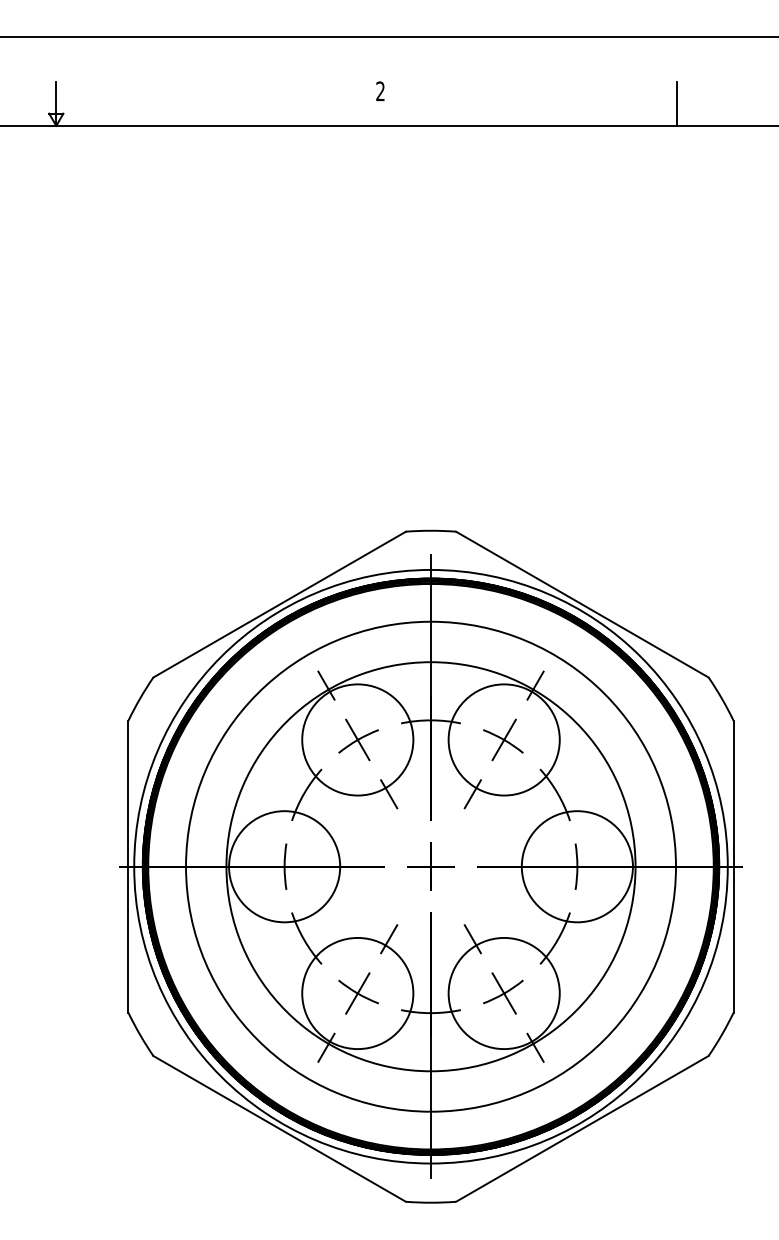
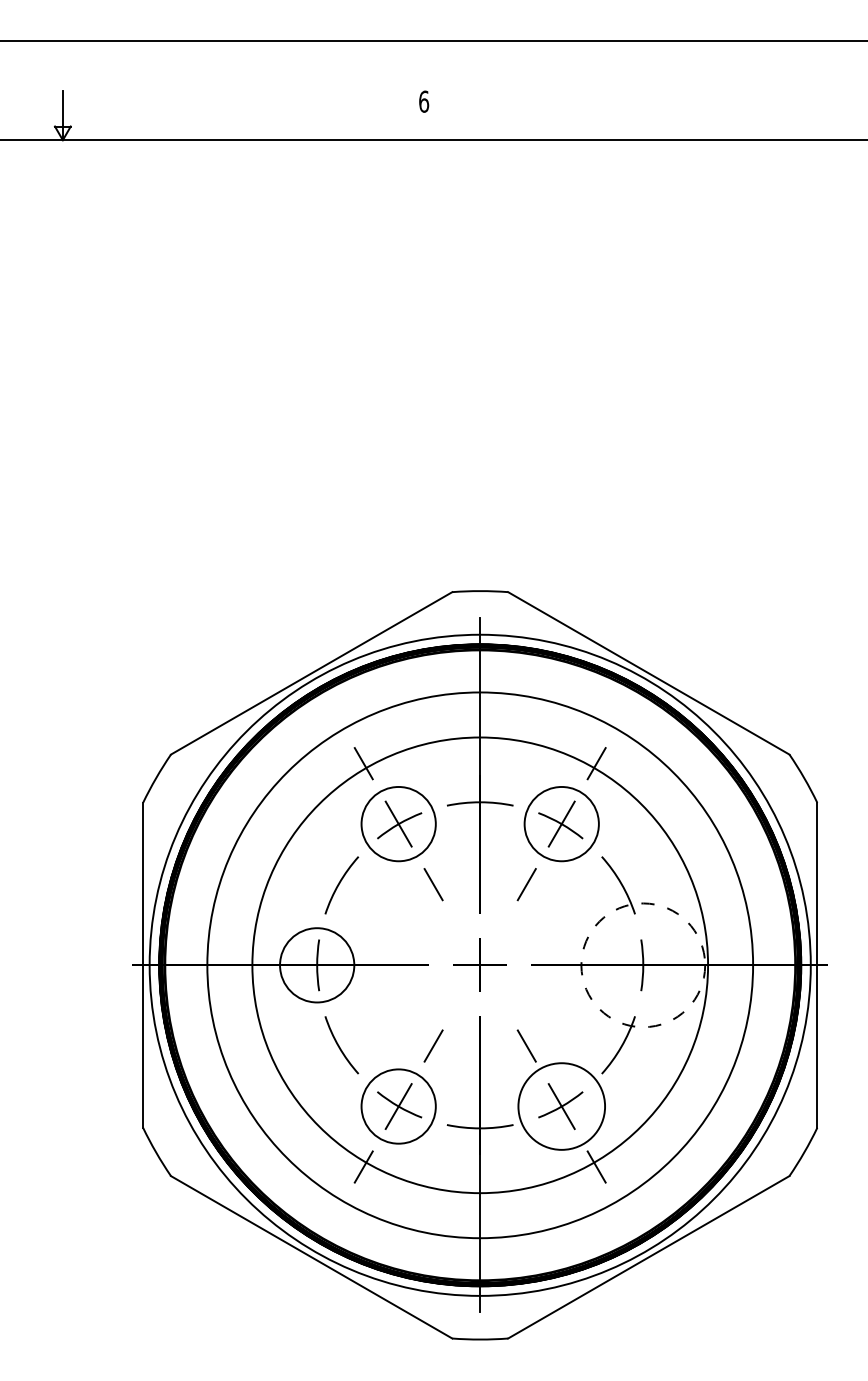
text: (380, 91) -> (424, 101), 2 -> 6
line: (677, 103) -> (754, 115), removed
circle: (357, 740) -> (398, 824), size x0.6
circle: (503, 740) -> (561, 824), size x0.6
circle: (284, 866) -> (317, 965), size x0.6
circle: (577, 866) -> (643, 965), solid -> dashed
circle: (357, 993) -> (398, 1106), size x0.6
circle: (503, 993) -> (561, 1106), size x0.7

